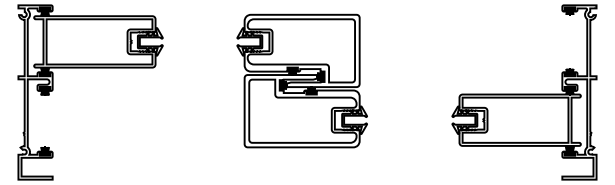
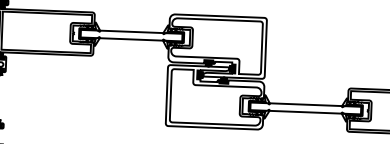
line: (199, 37) -> (131, 31), added
line: (199, 46) -> (130, 39), added
line: (410, 115) -> (306, 104), added
line: (410, 124) -> (306, 112), added

